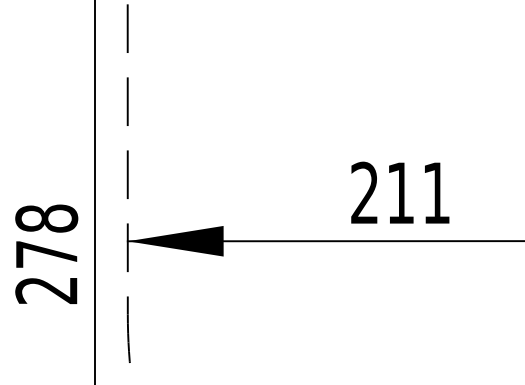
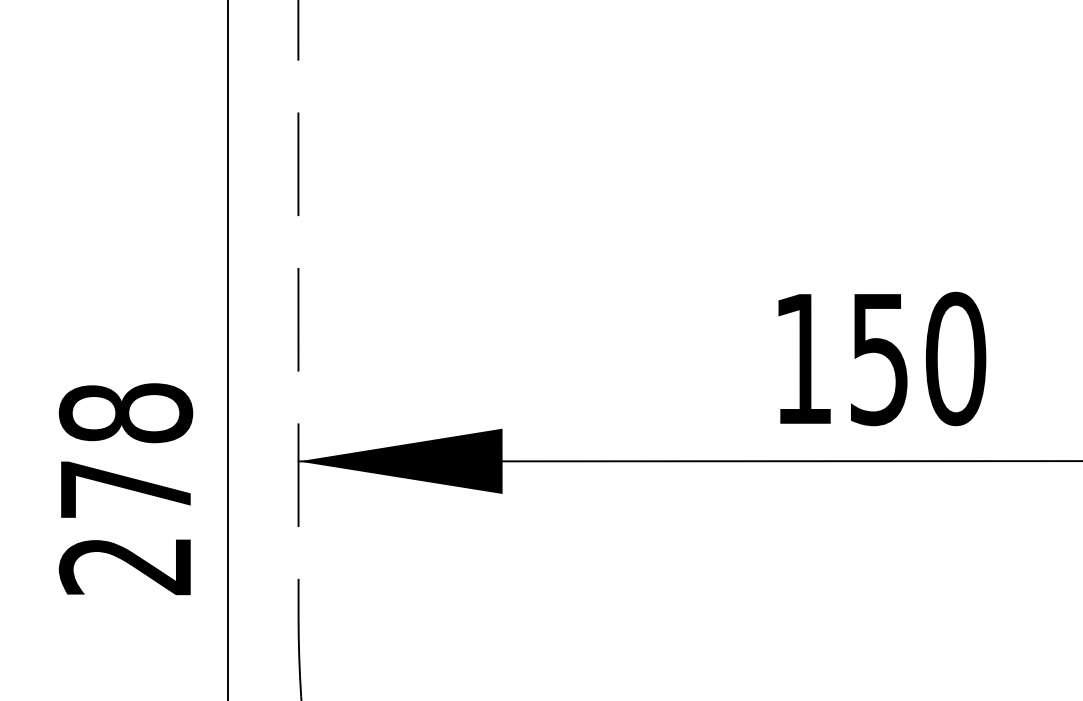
text: (400, 192) -> (879, 357), 211 -> 150

